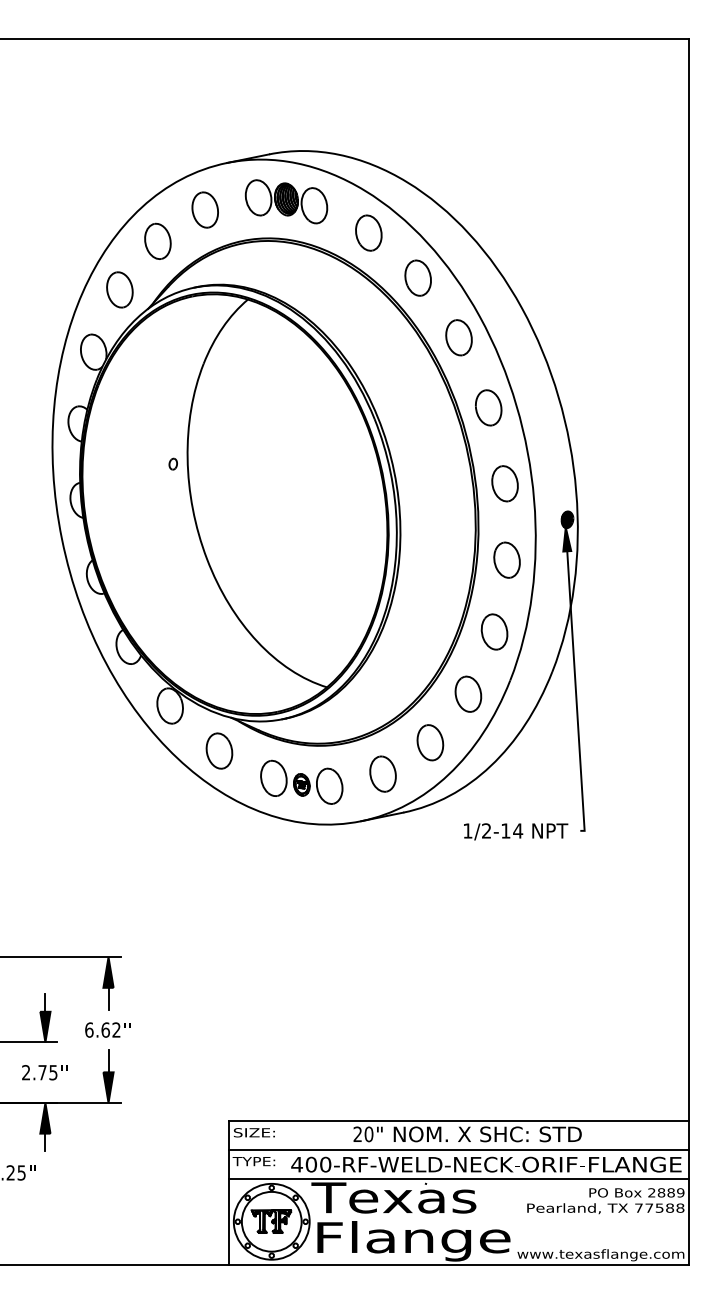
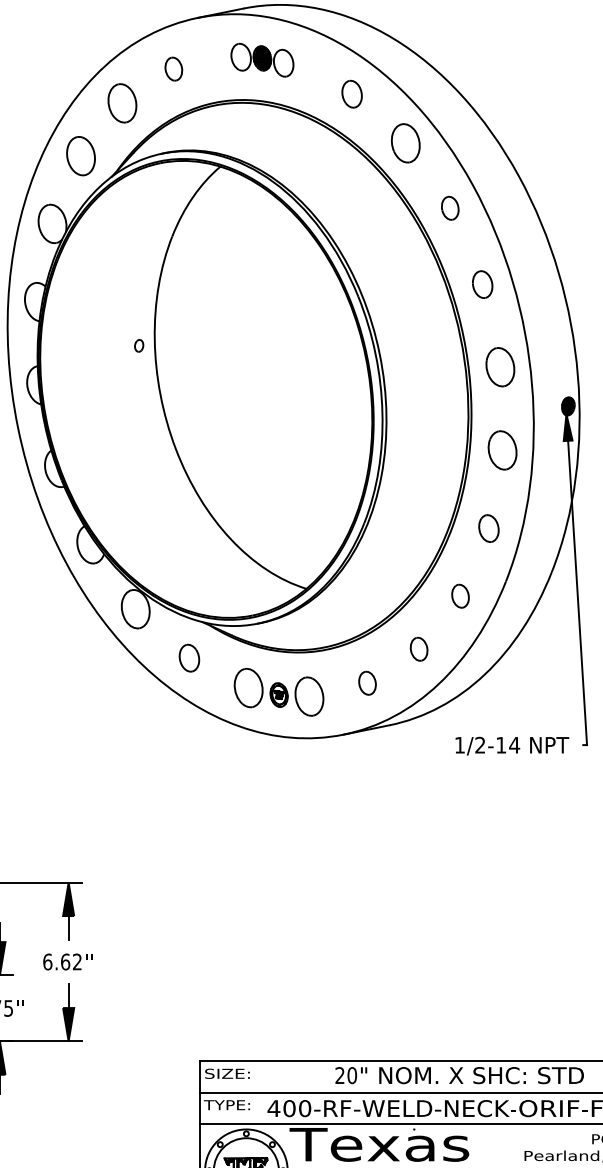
part: (286, 201) -> (262, 59), size x0.7
part: (204, 209) -> (173, 68), size x0.6
part: (368, 232) -> (351, 93), size x0.7
part: (458, 337) -> (449, 207), size x0.6
part: (488, 407) -> (482, 284), size x0.7
part: (494, 631) -> (488, 528), size x0.7
part: (468, 693) -> (460, 595), size x0.6
part: (430, 742) -> (419, 648), size x0.6
part: (219, 750) -> (189, 657), size x0.7
part: (382, 773) -> (366, 682), size x0.6

